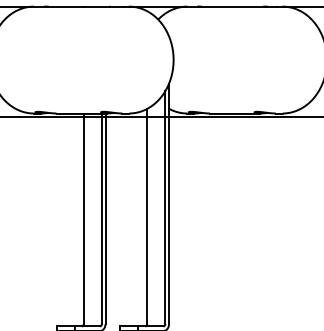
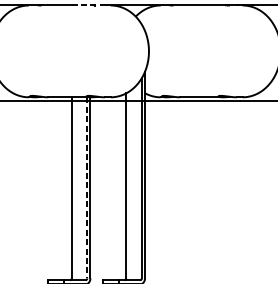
line: (103, 6) -> (88, 5), solid -> dashed
line: (101, 219) -> (87, 188), solid -> dashed

